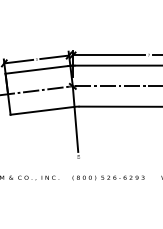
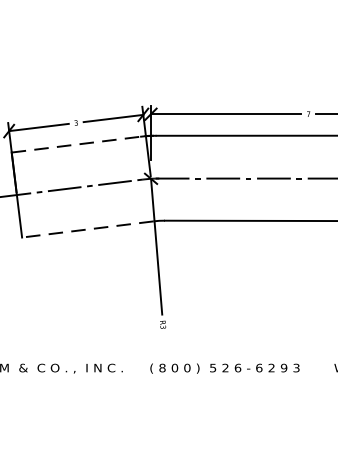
line: (37, 69) -> (77, 143), solid -> dashed
line: (42, 110) -> (88, 228), solid -> dashed

